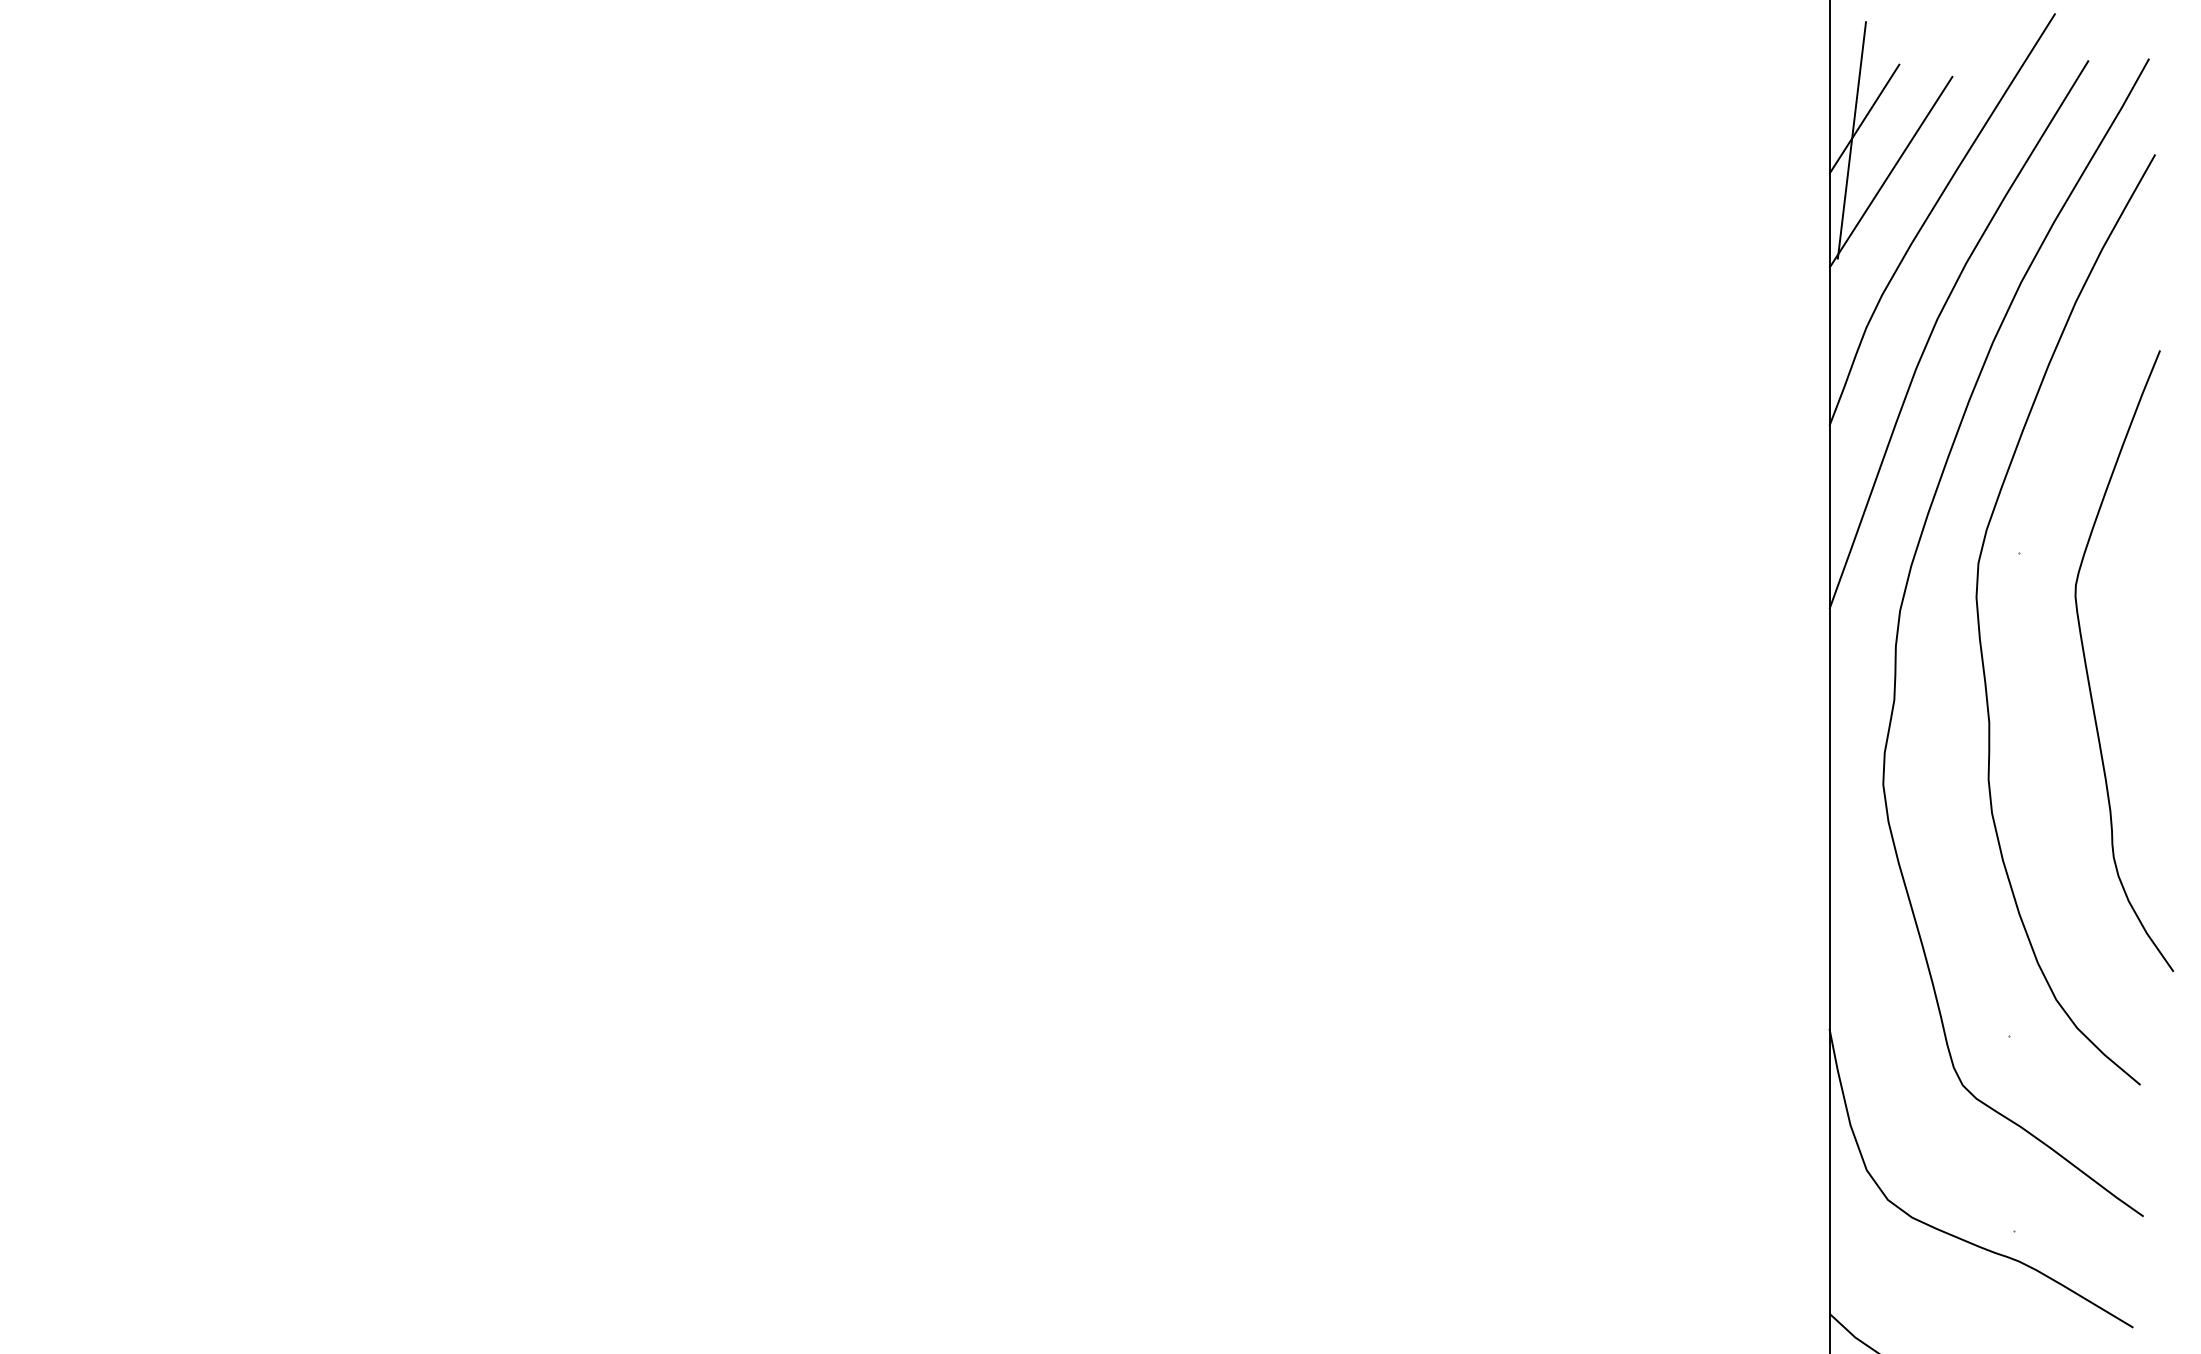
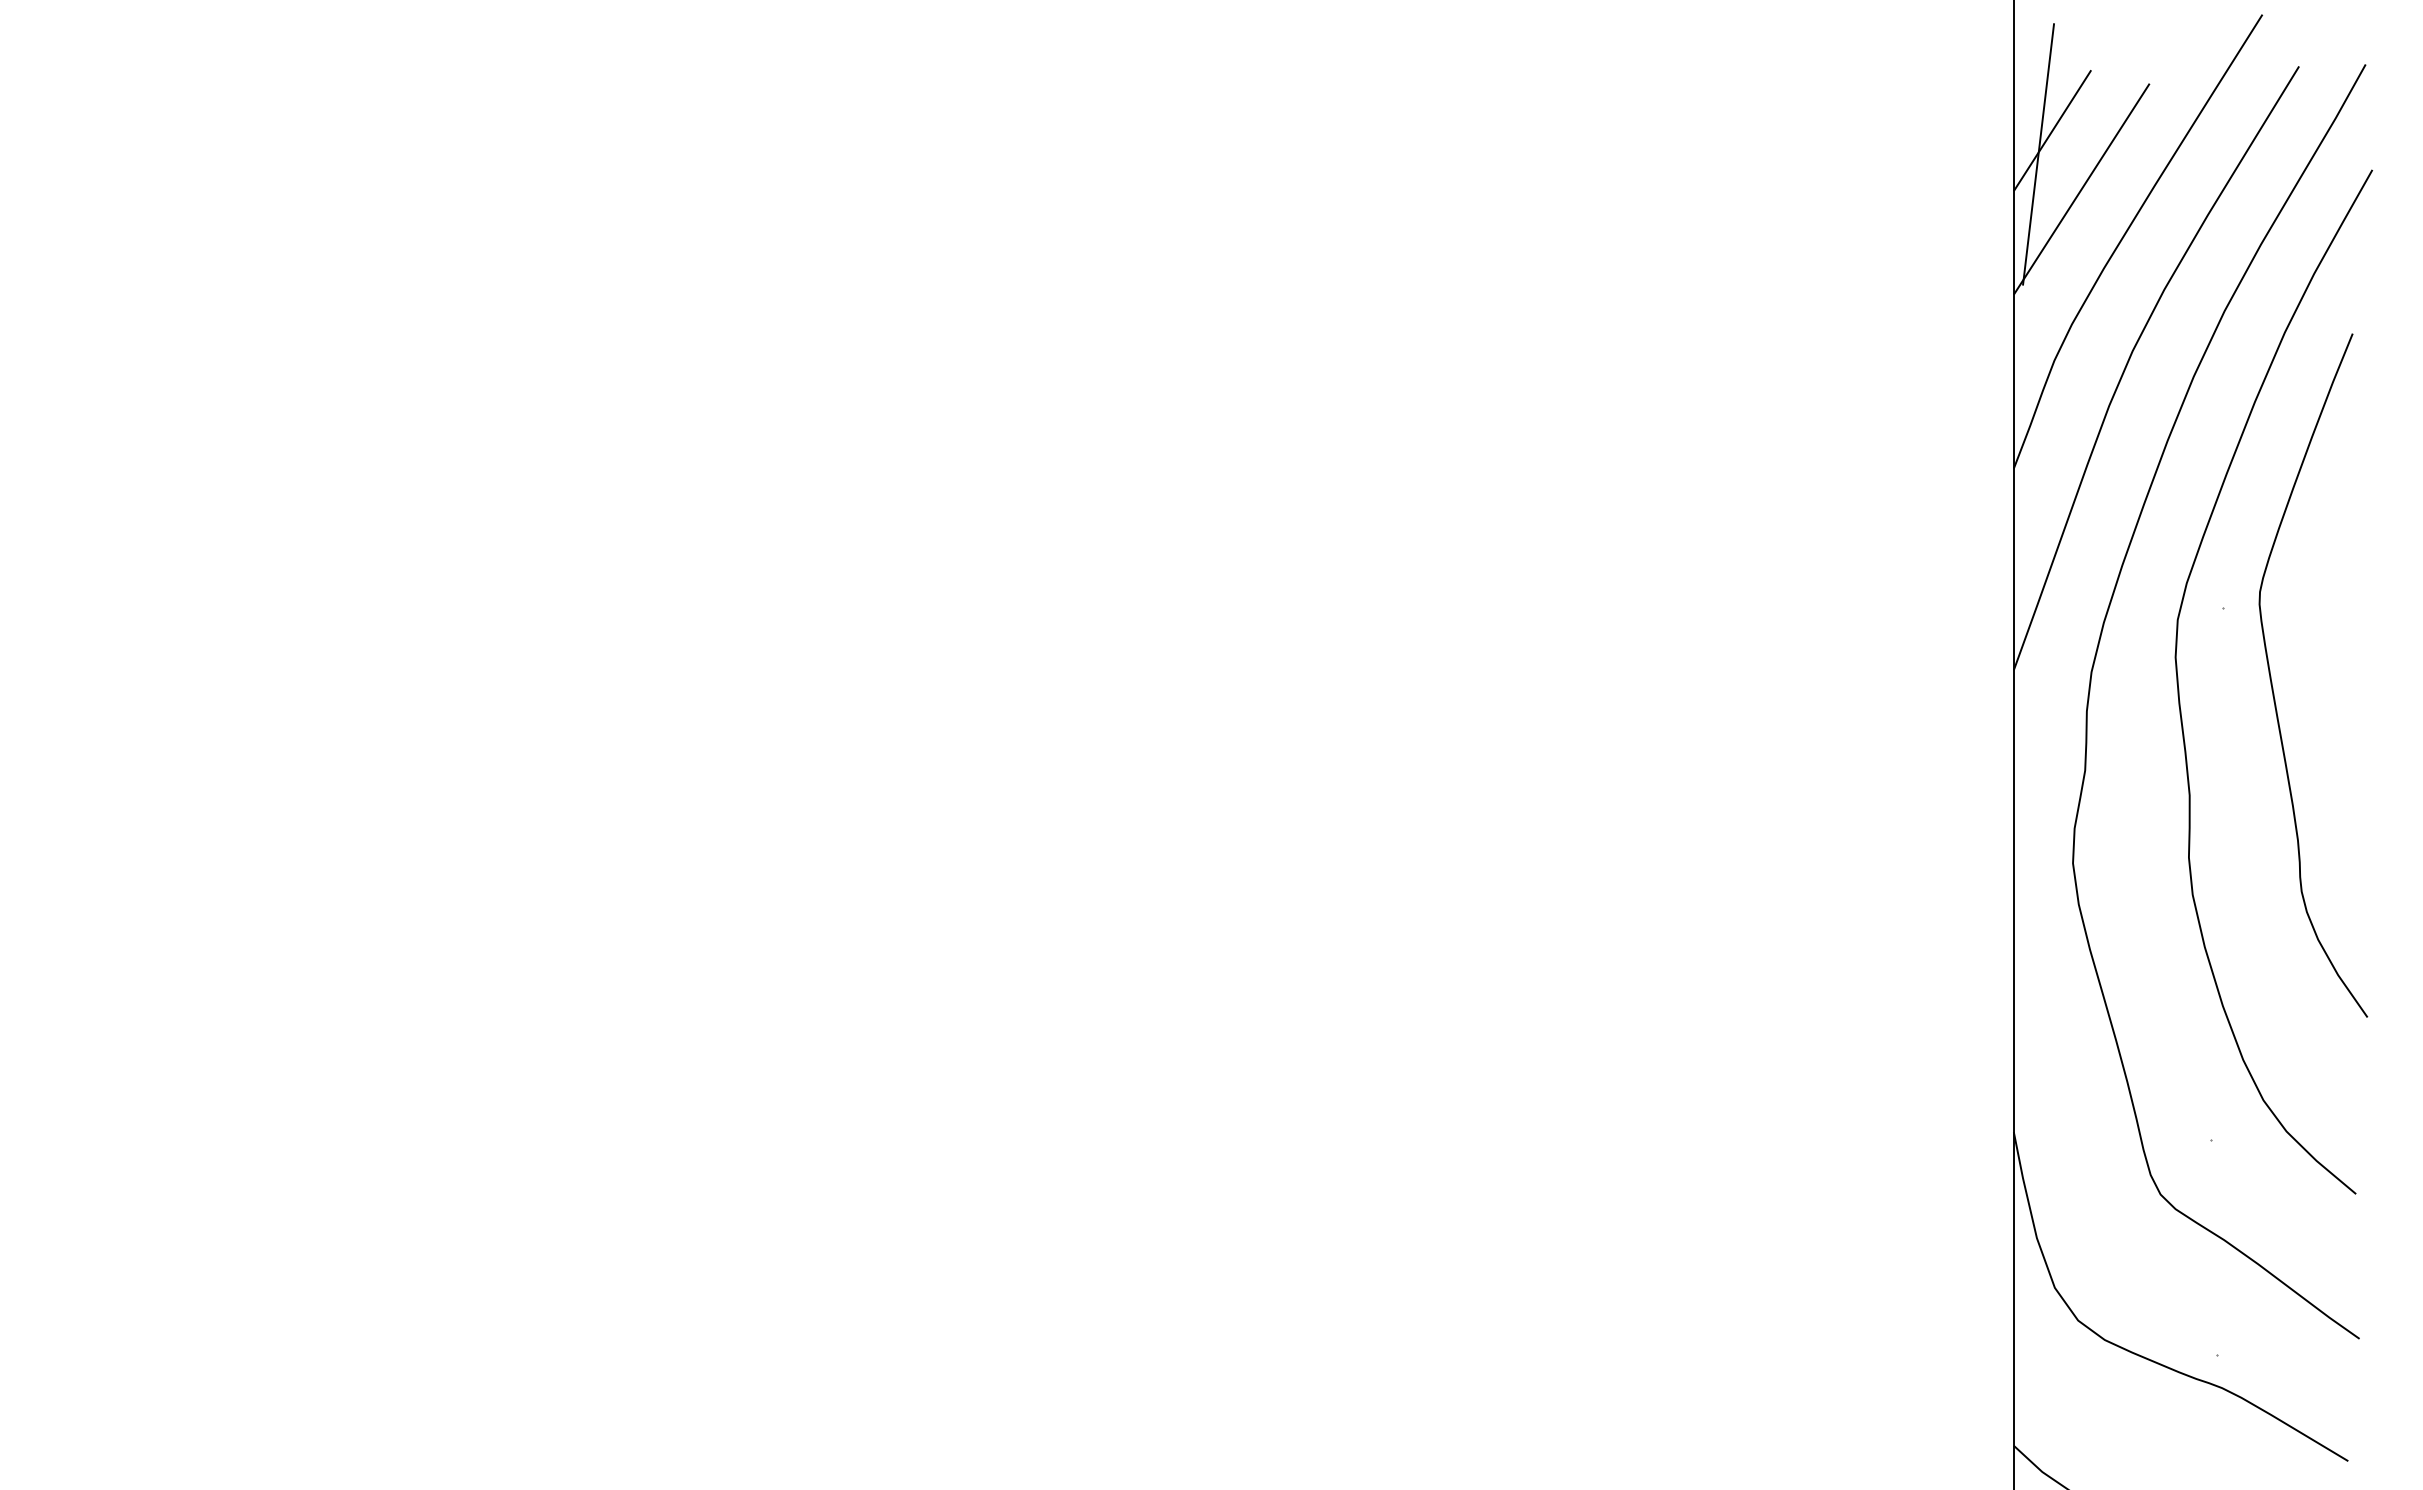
curve: (2087, 666) -> (2272, 681), moved

